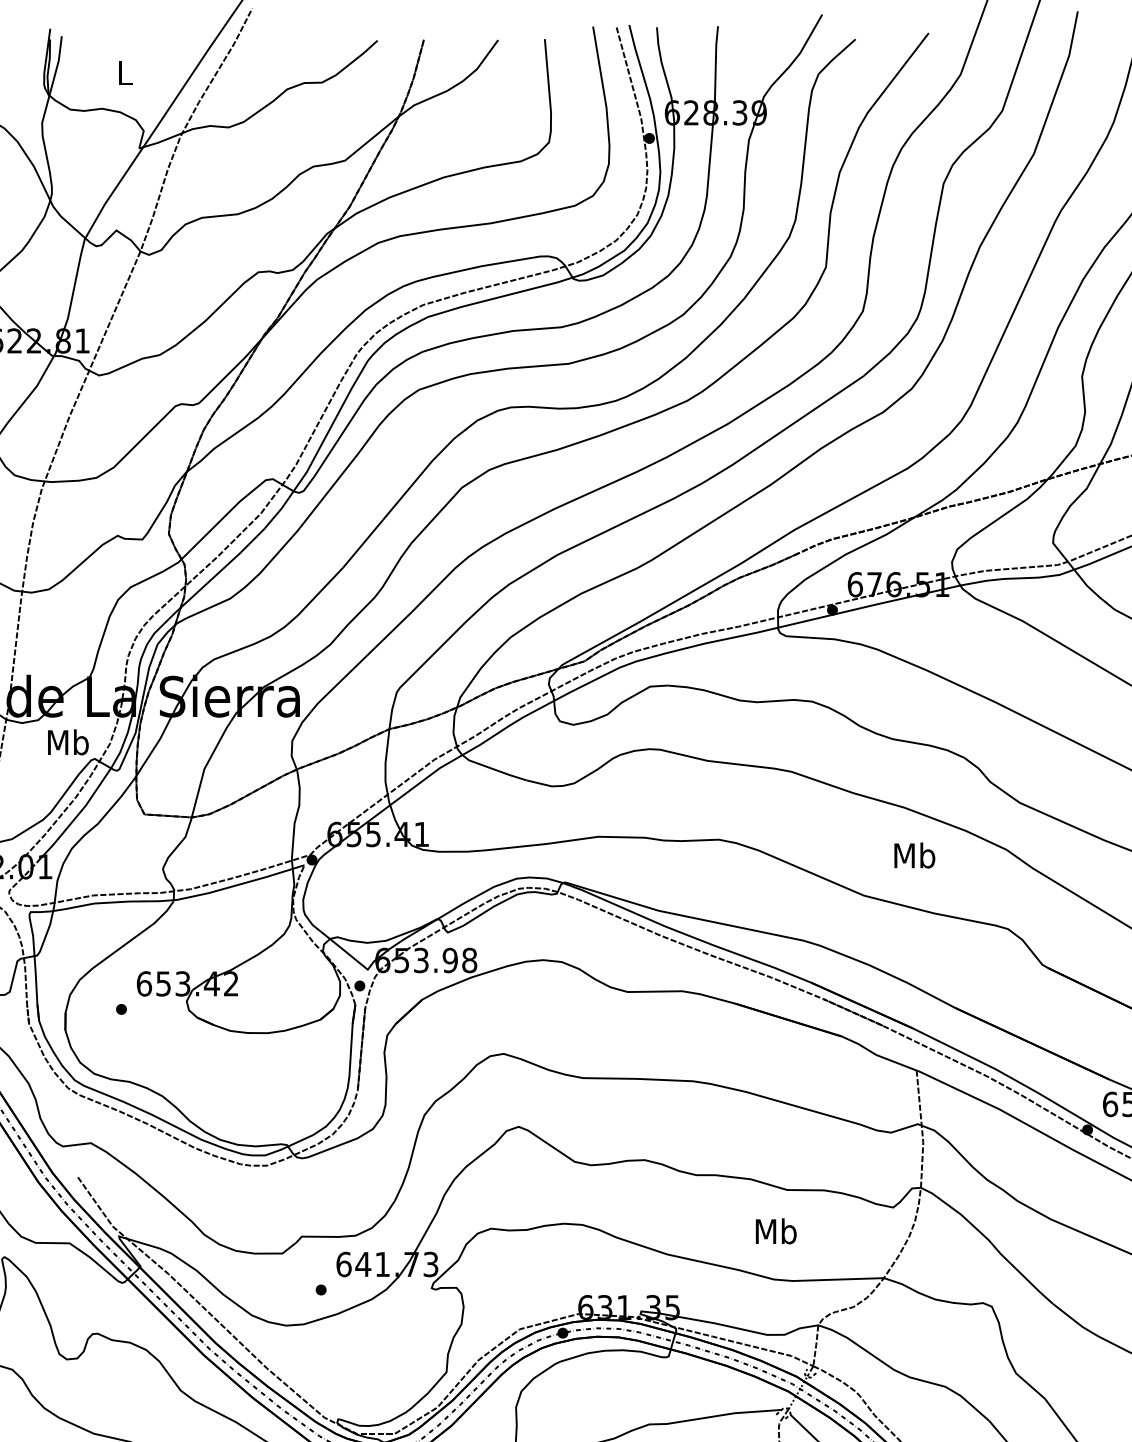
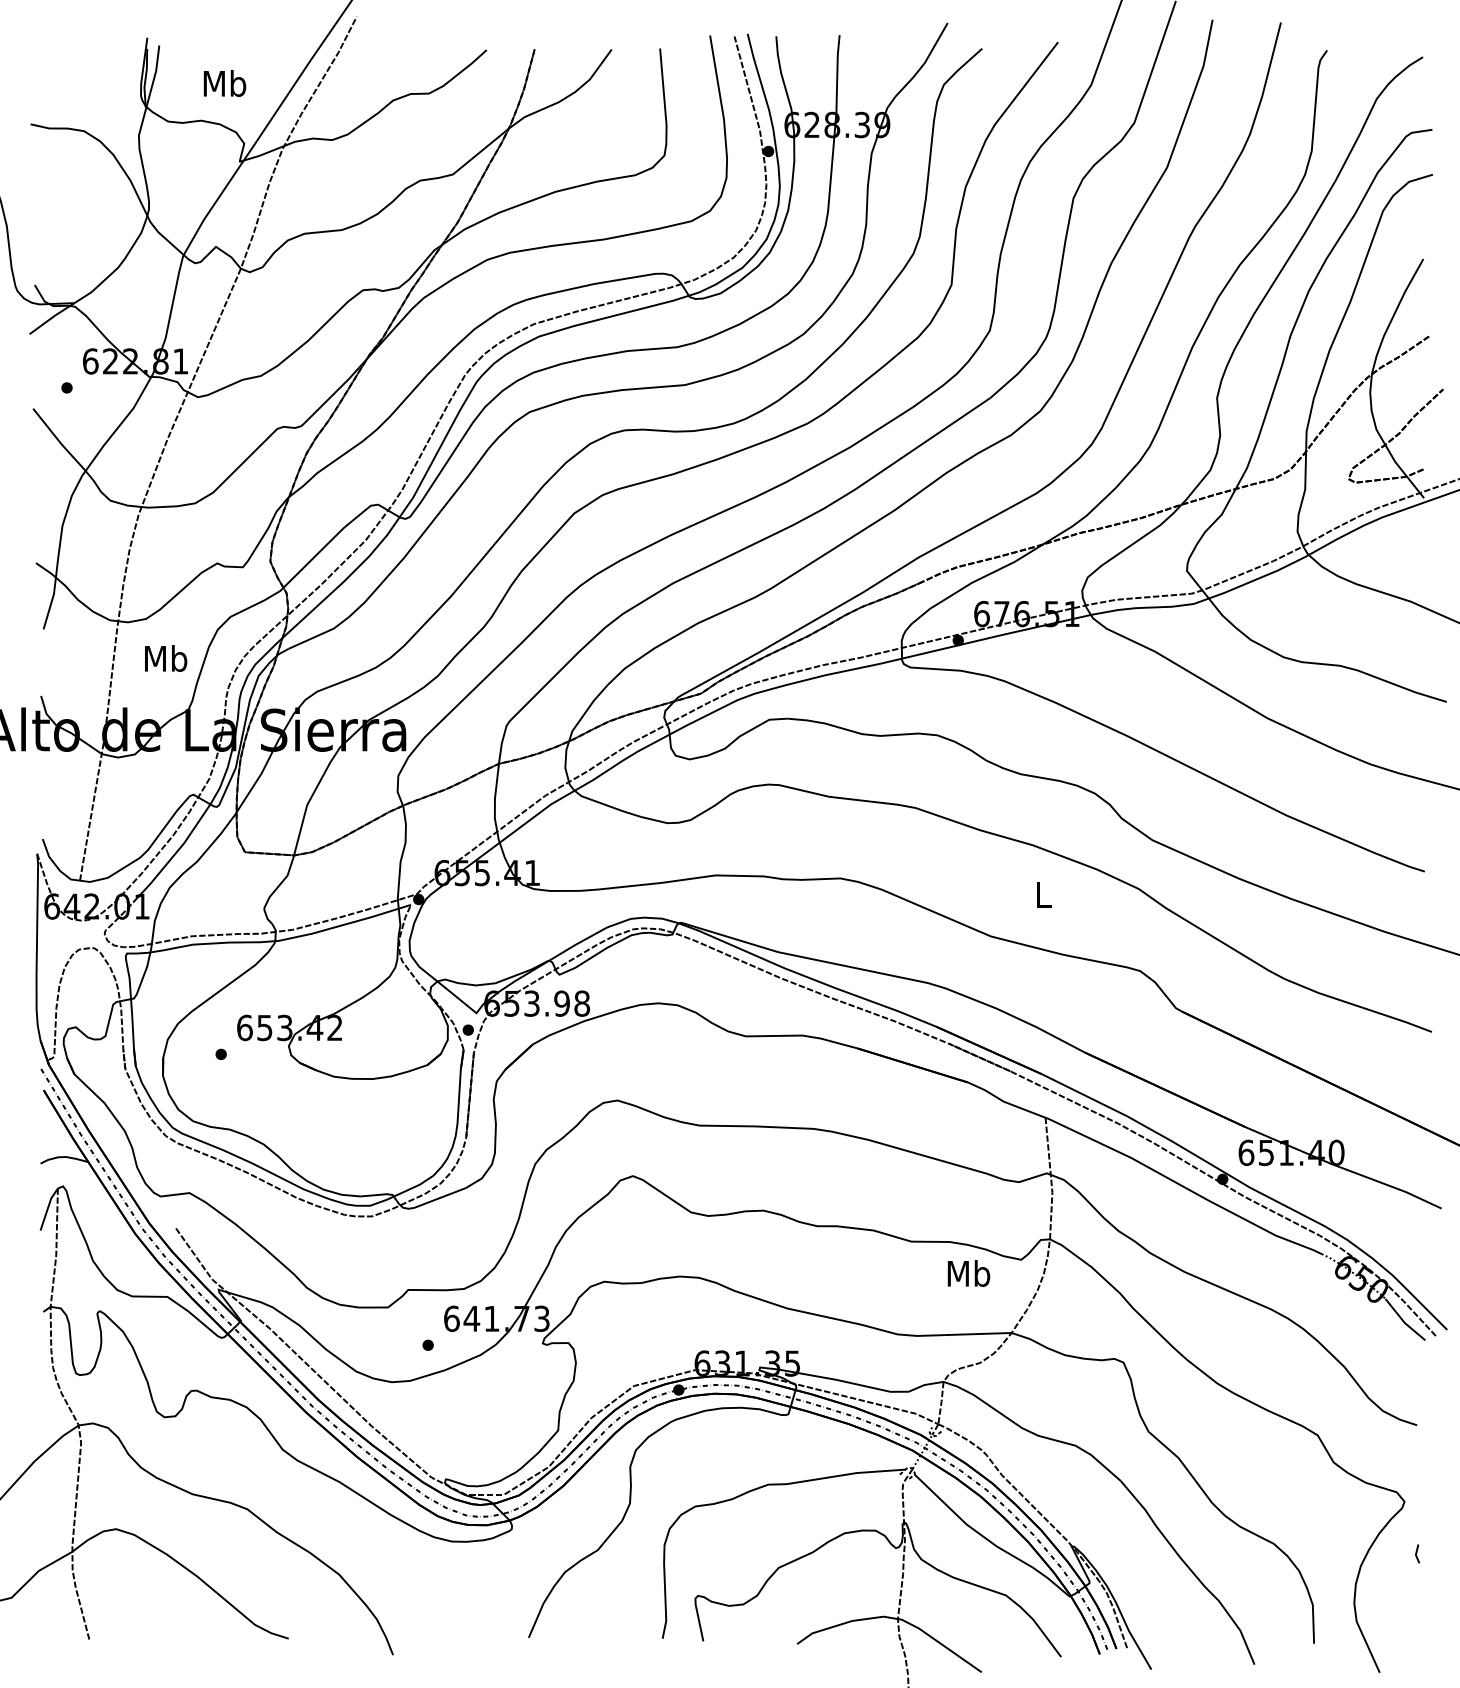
text: (124, 72) -> (224, 83), L -> Mb
text: (68, 742) -> (166, 658), moved
text: (914, 855) -> (1043, 894), Mb -> L
text: (775, 1231) -> (968, 1273), moved

